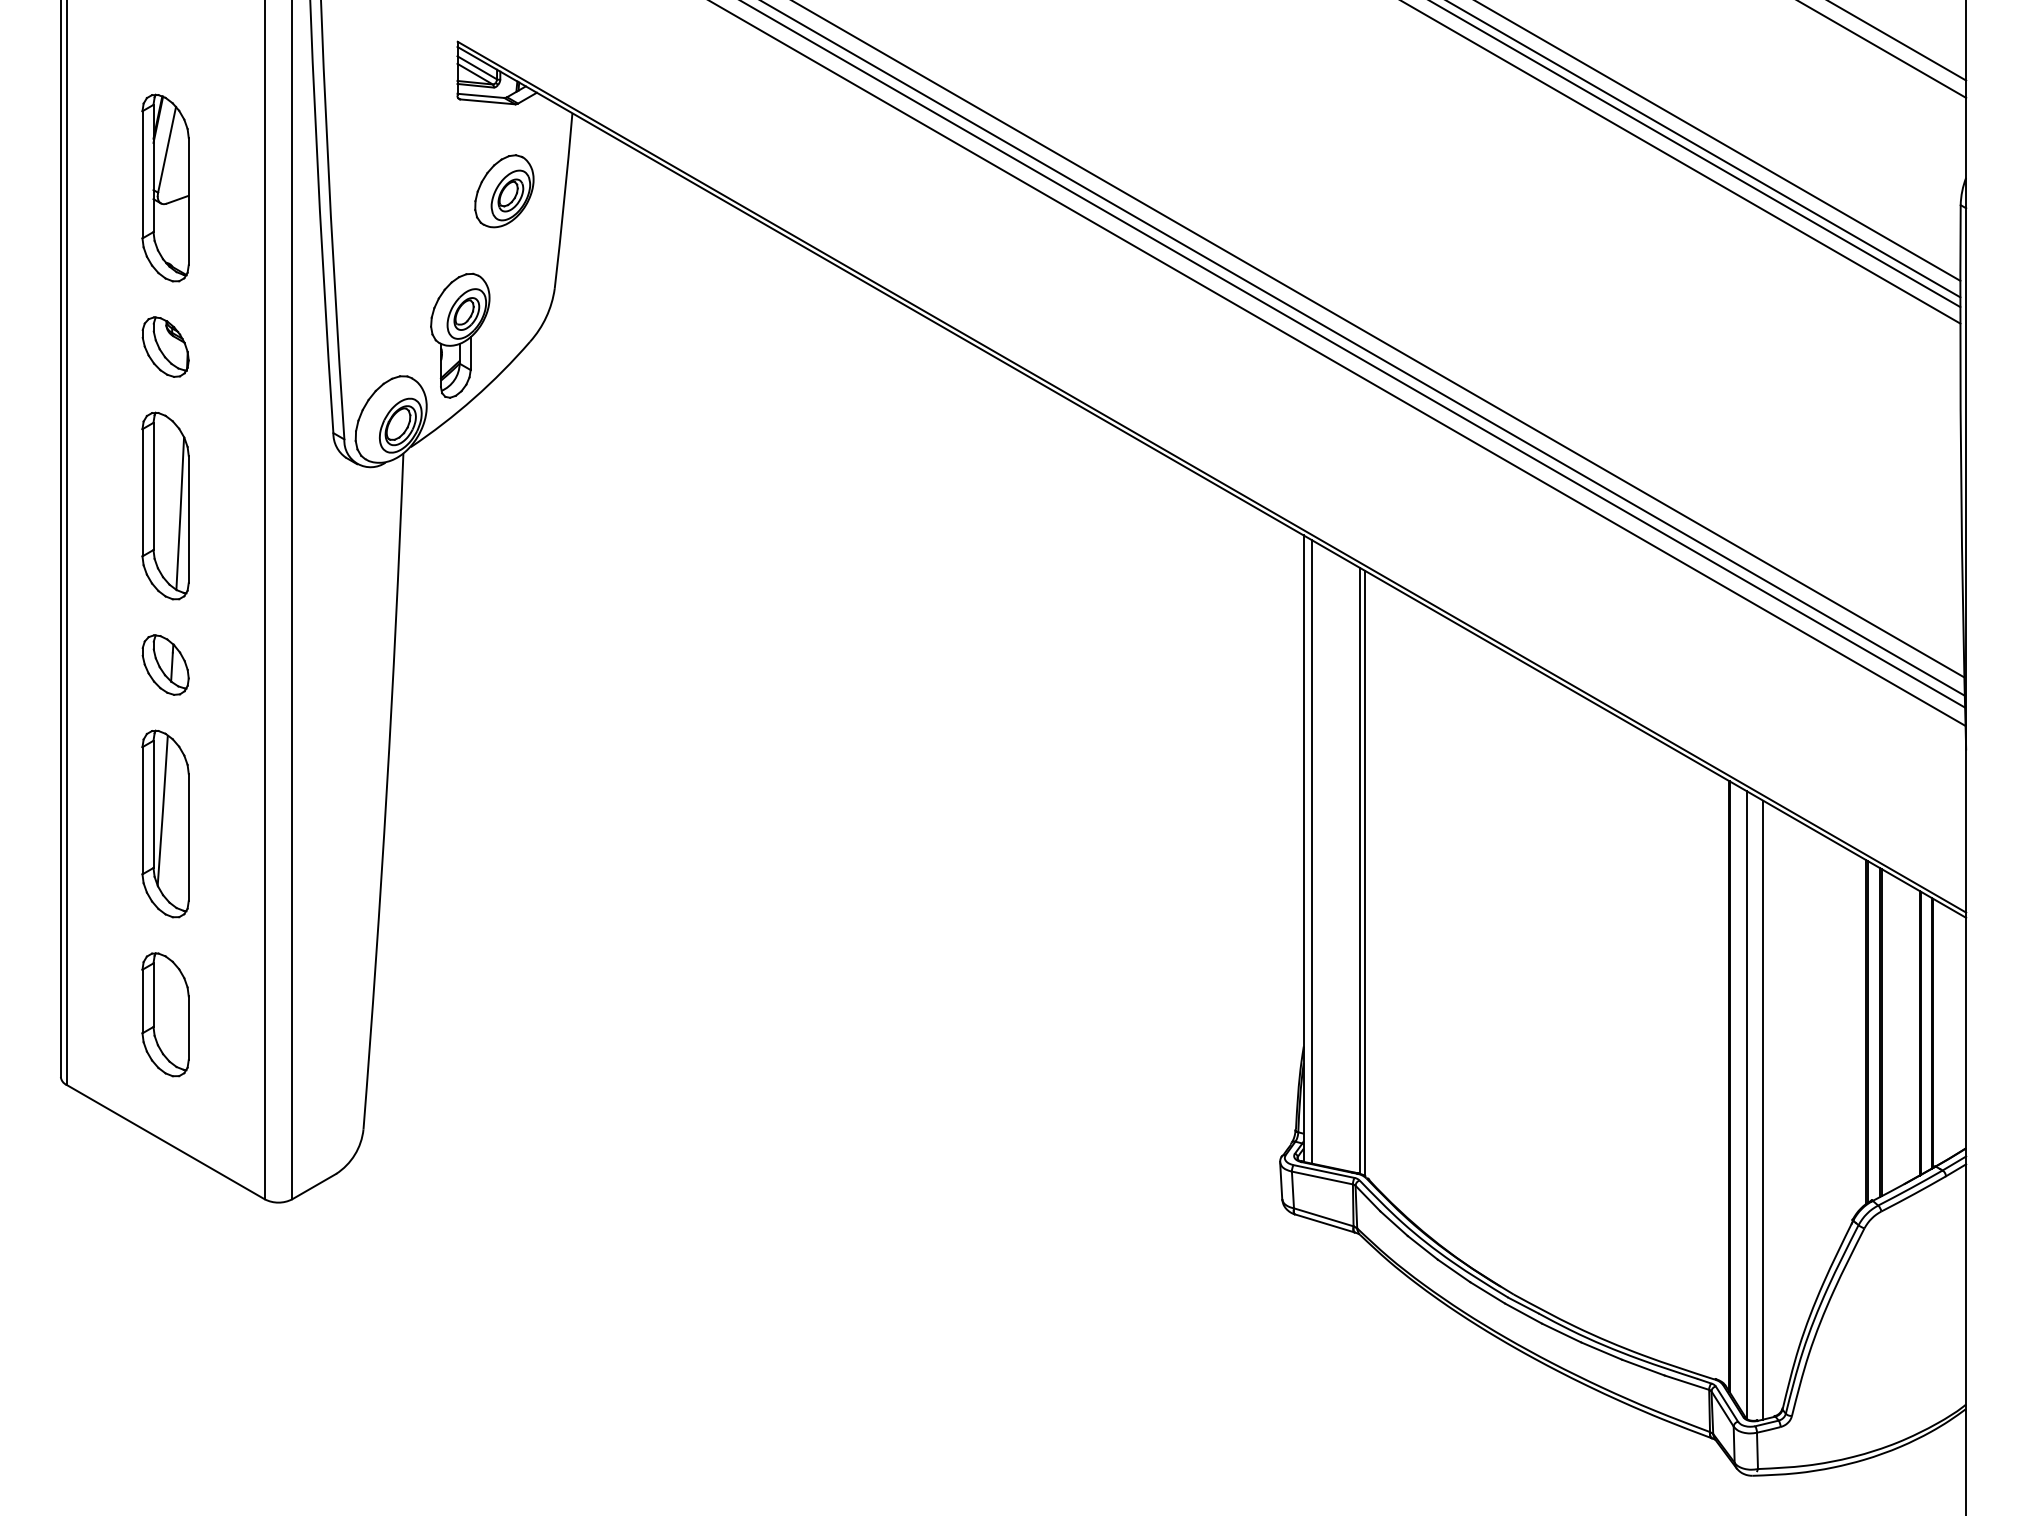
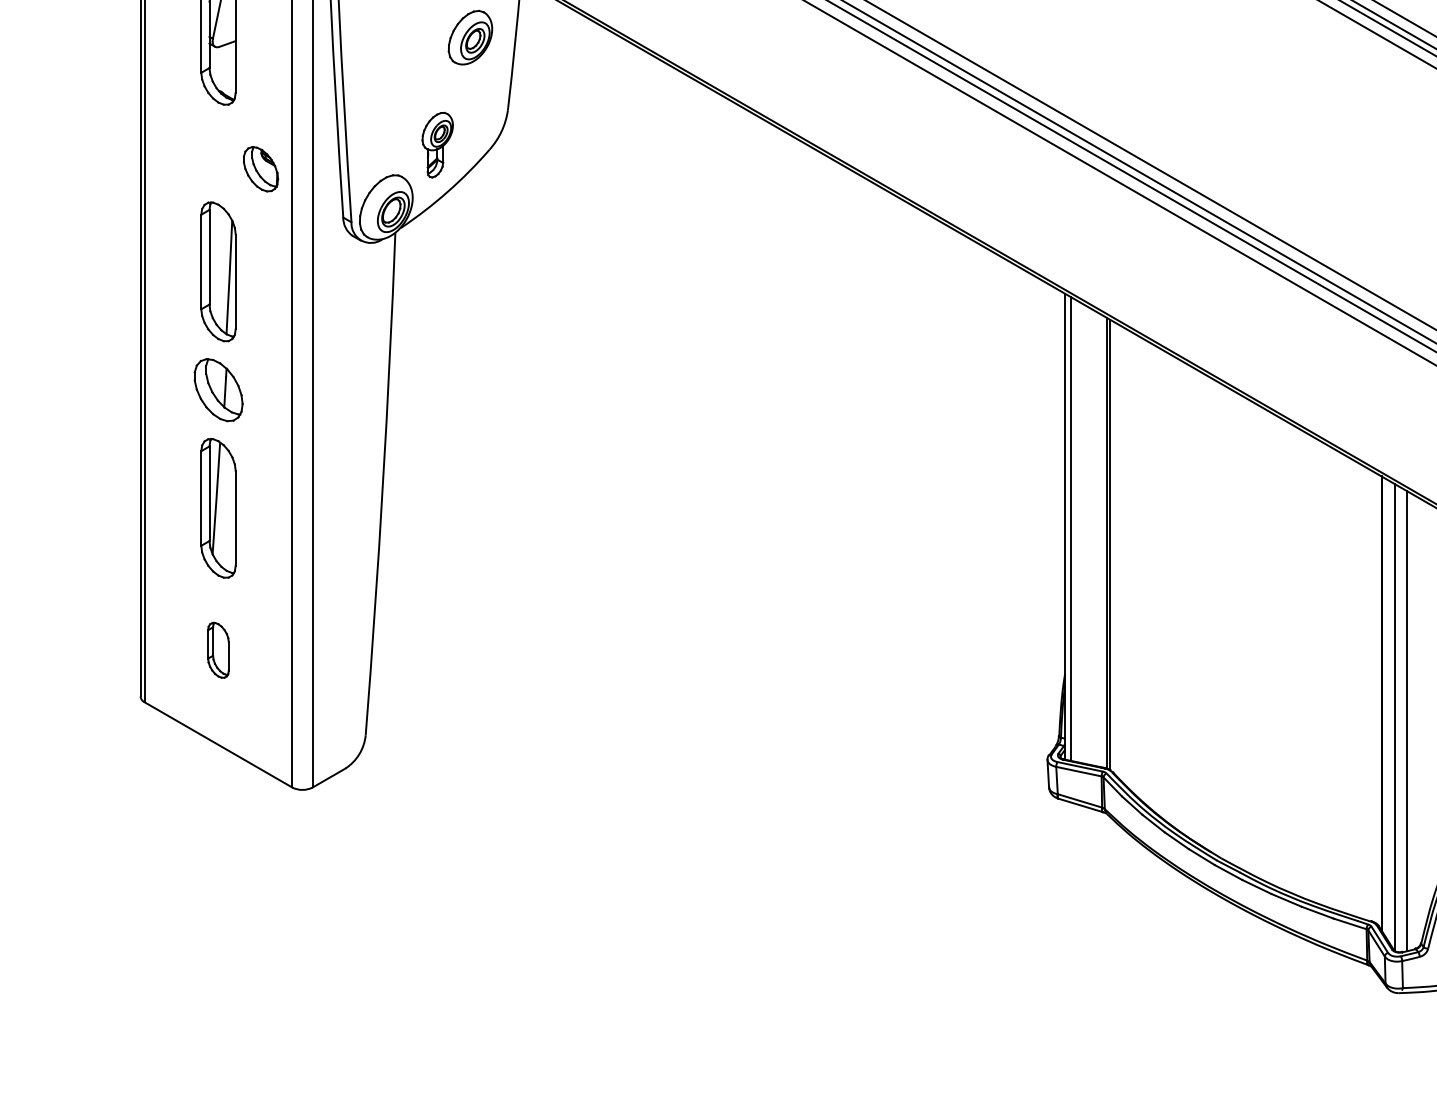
part: (460, 335) -> (437, 144), size x0.7
part: (165, 346) -> (260, 168), moved
part: (165, 664) -> (218, 389), size x1.4
part: (165, 1014) -> (218, 650), size x0.6

